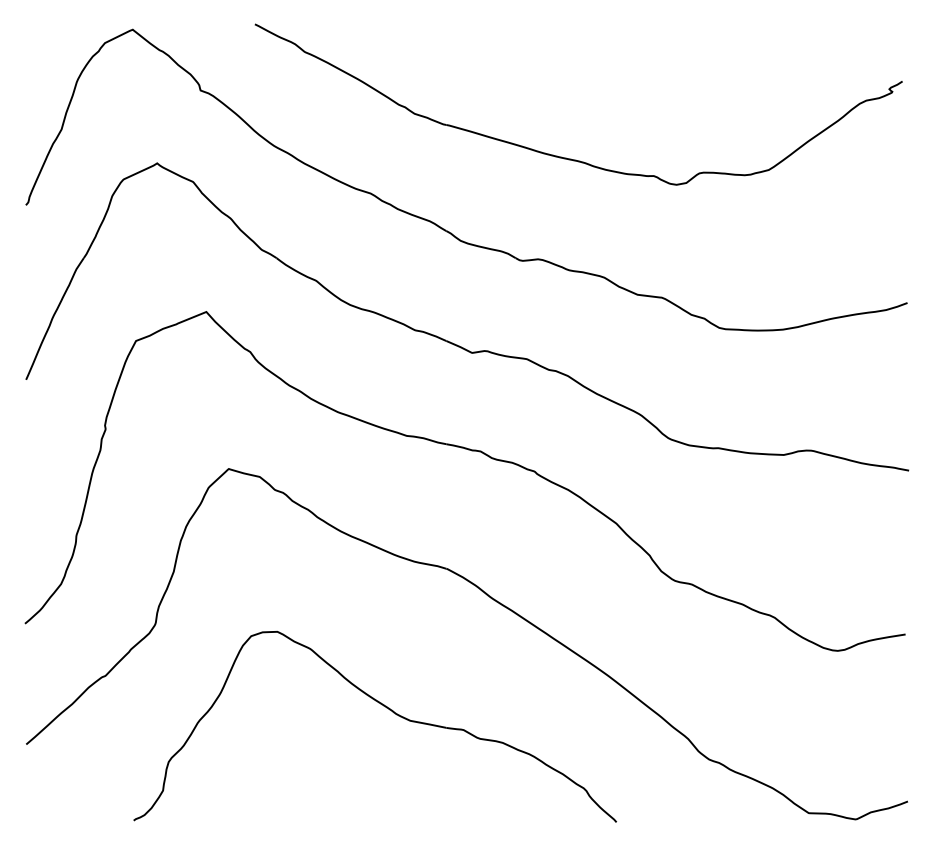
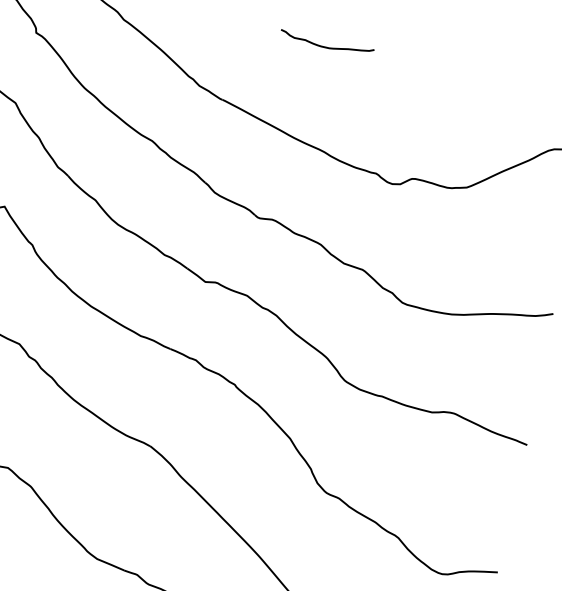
curve: (560, 33) -> (326, 47), added

